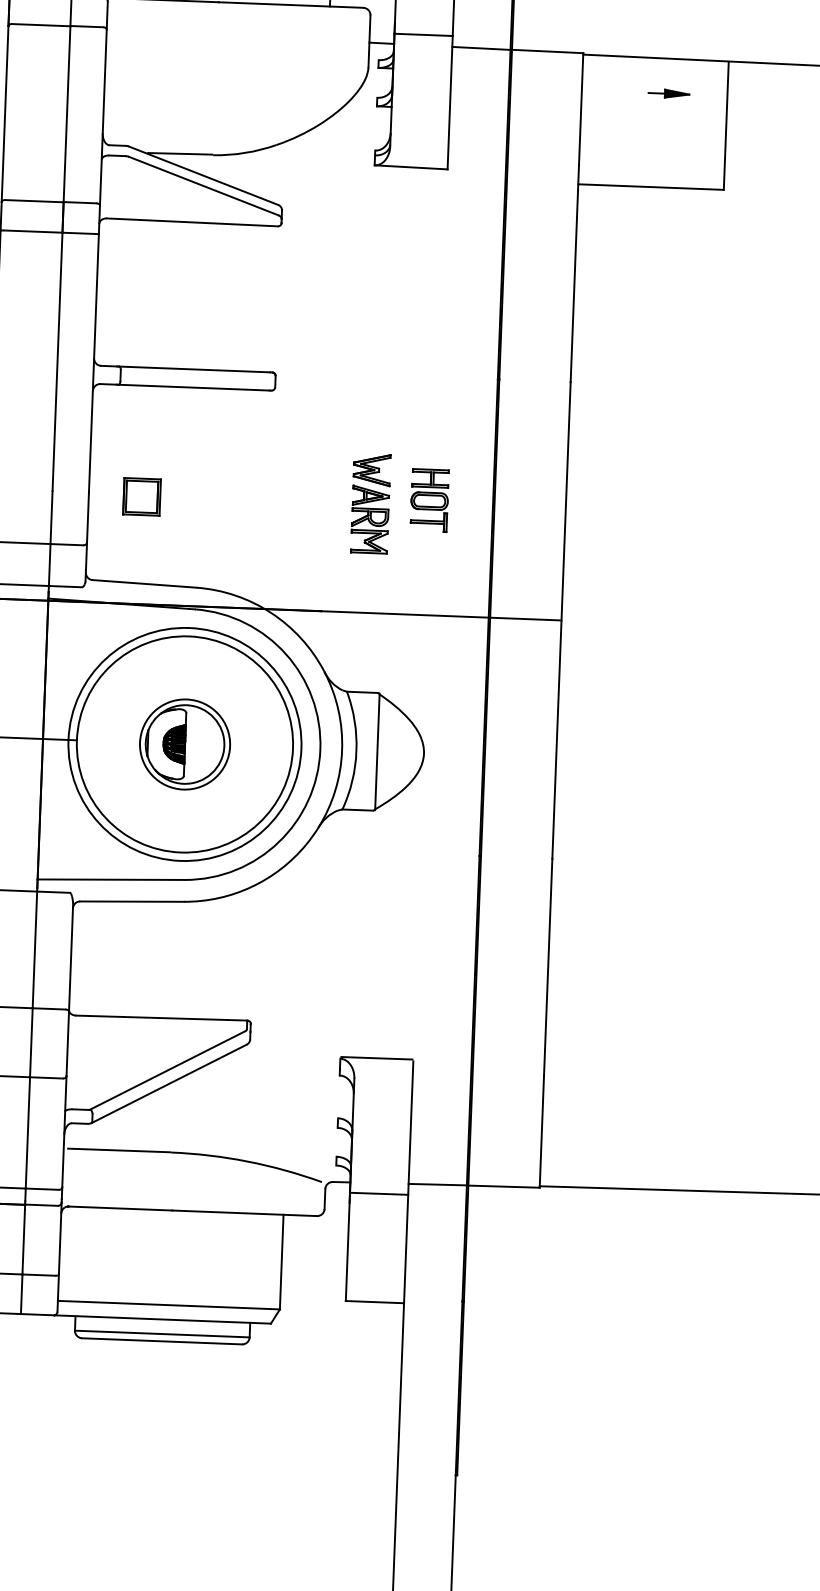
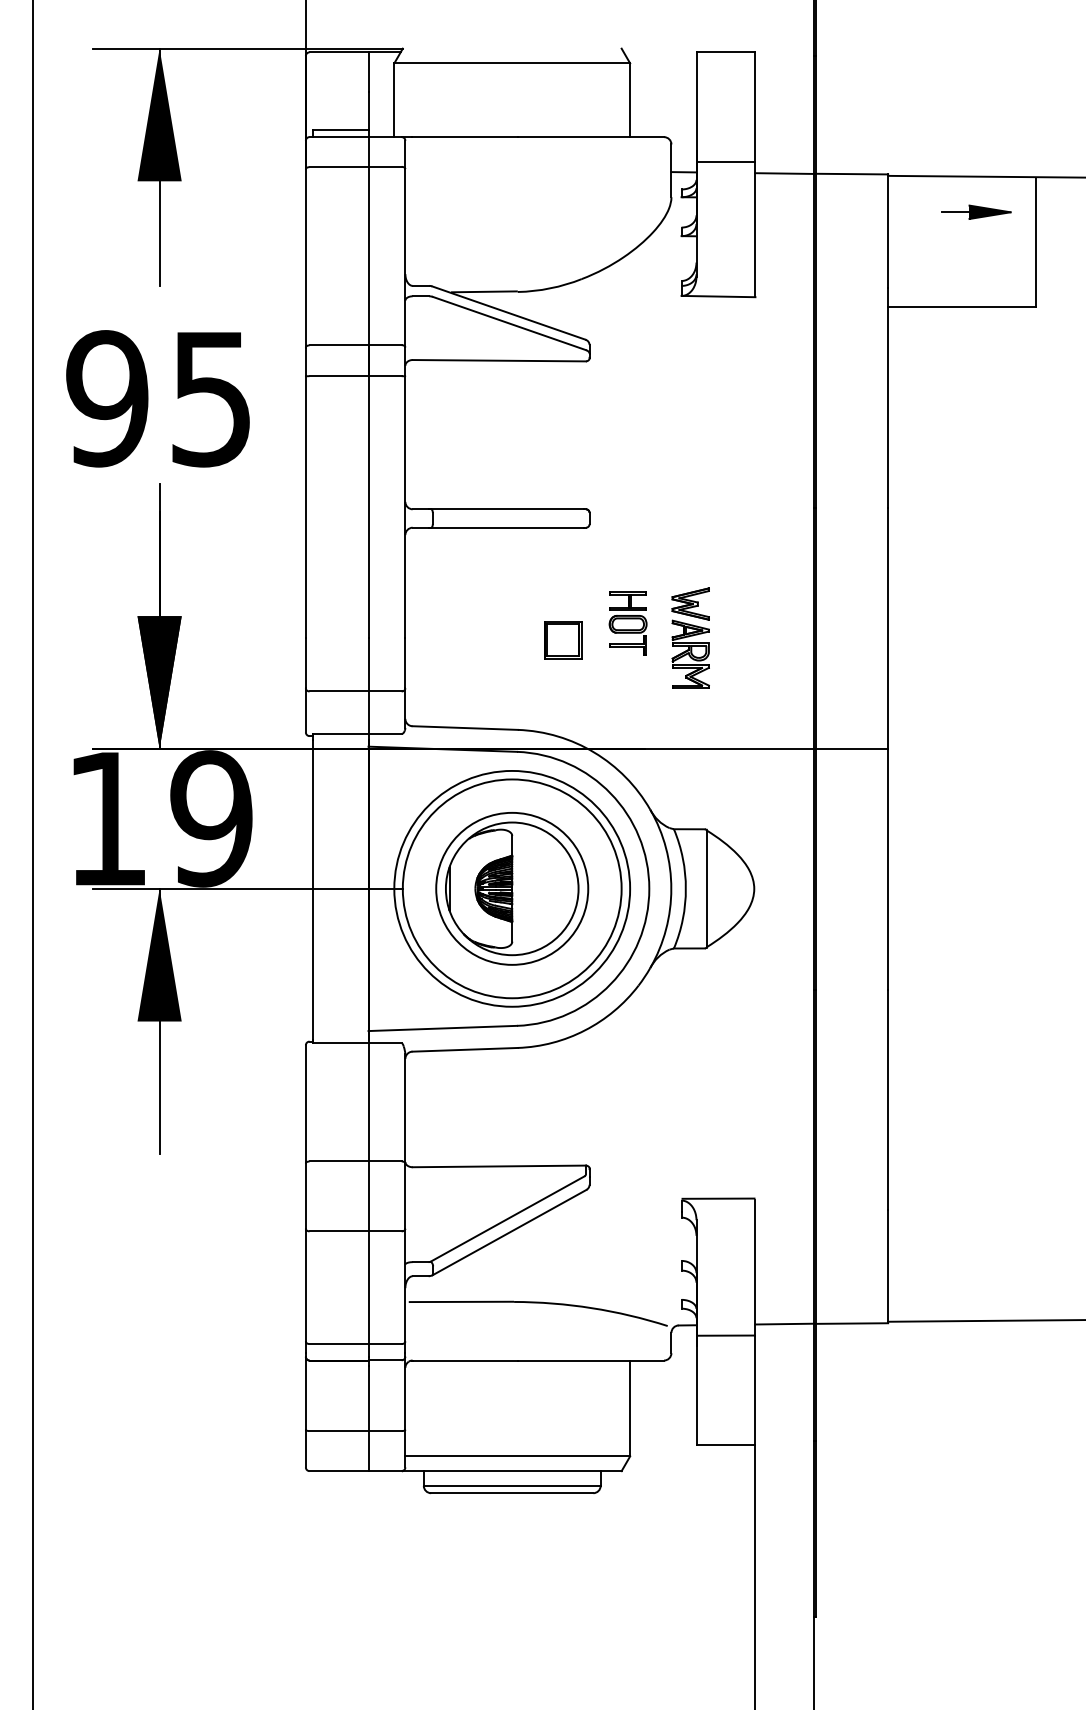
part: (669, 93) -> (976, 211), size x1.67
part: (142, 497) -> (563, 640), moved
part: (429, 500) -> (627, 623), moved
part: (185, 744) -> (512, 888), size x1.67

